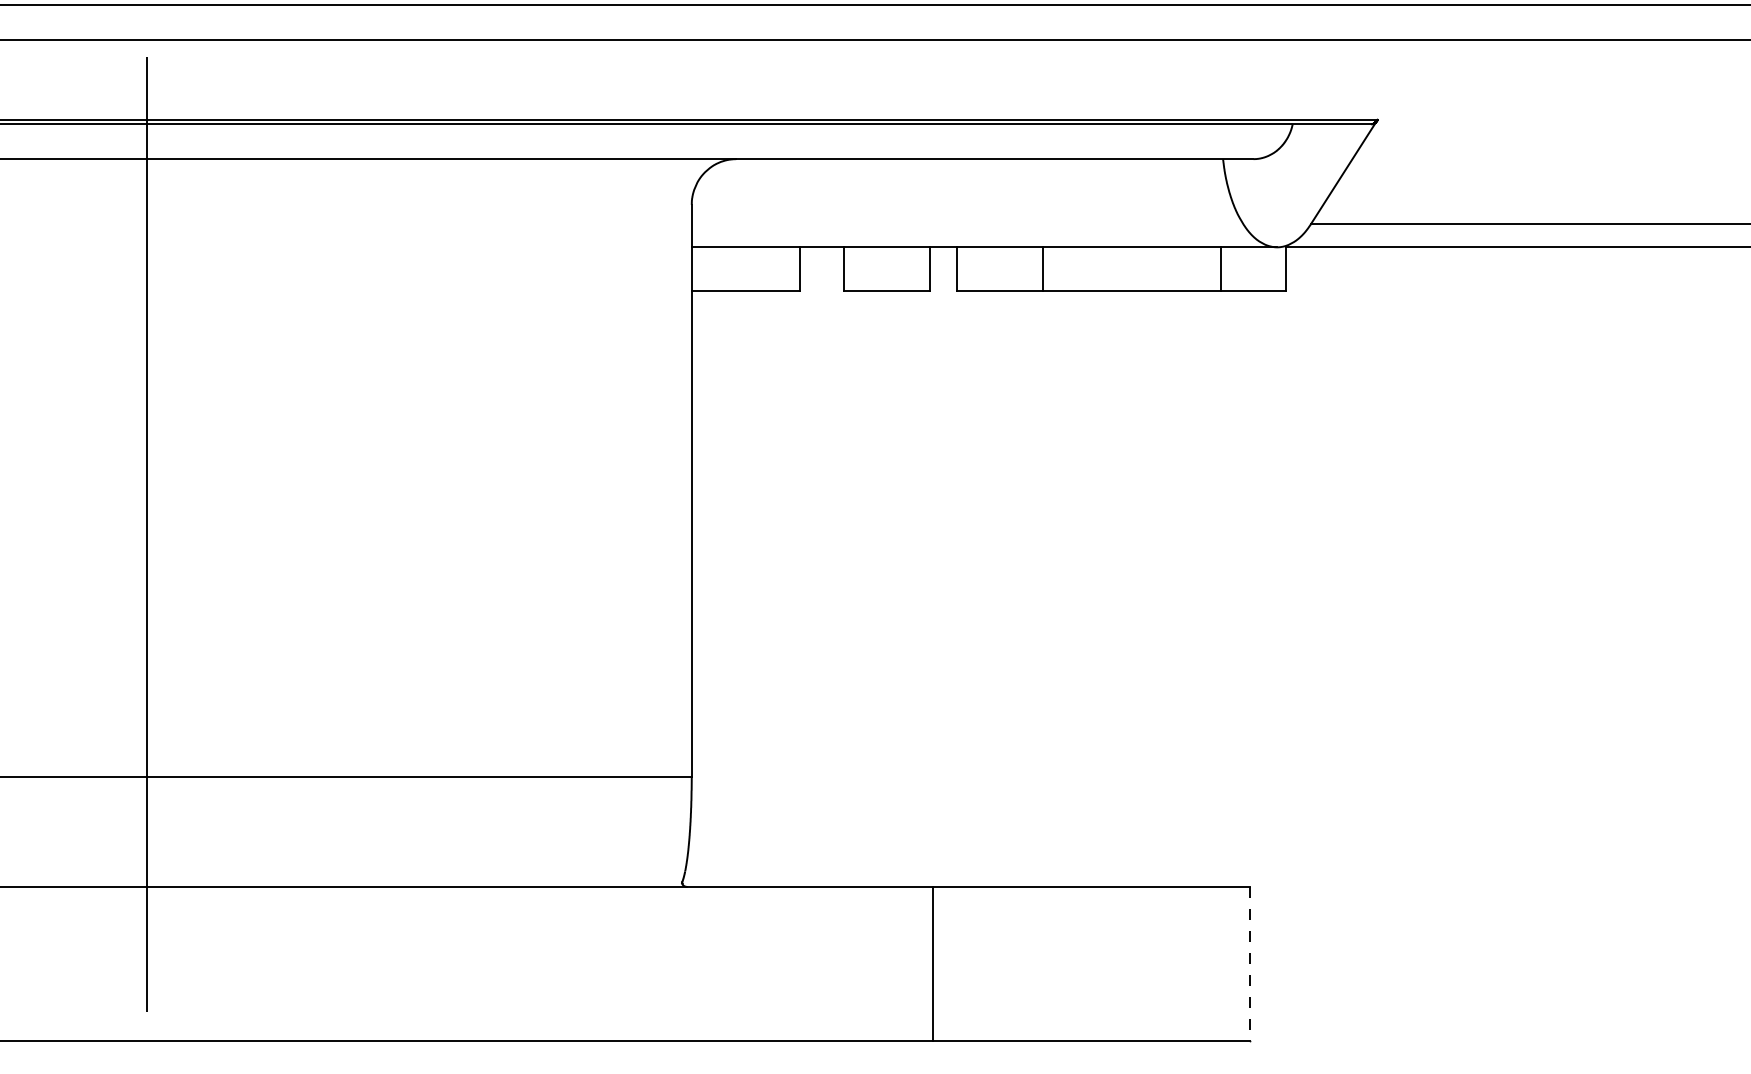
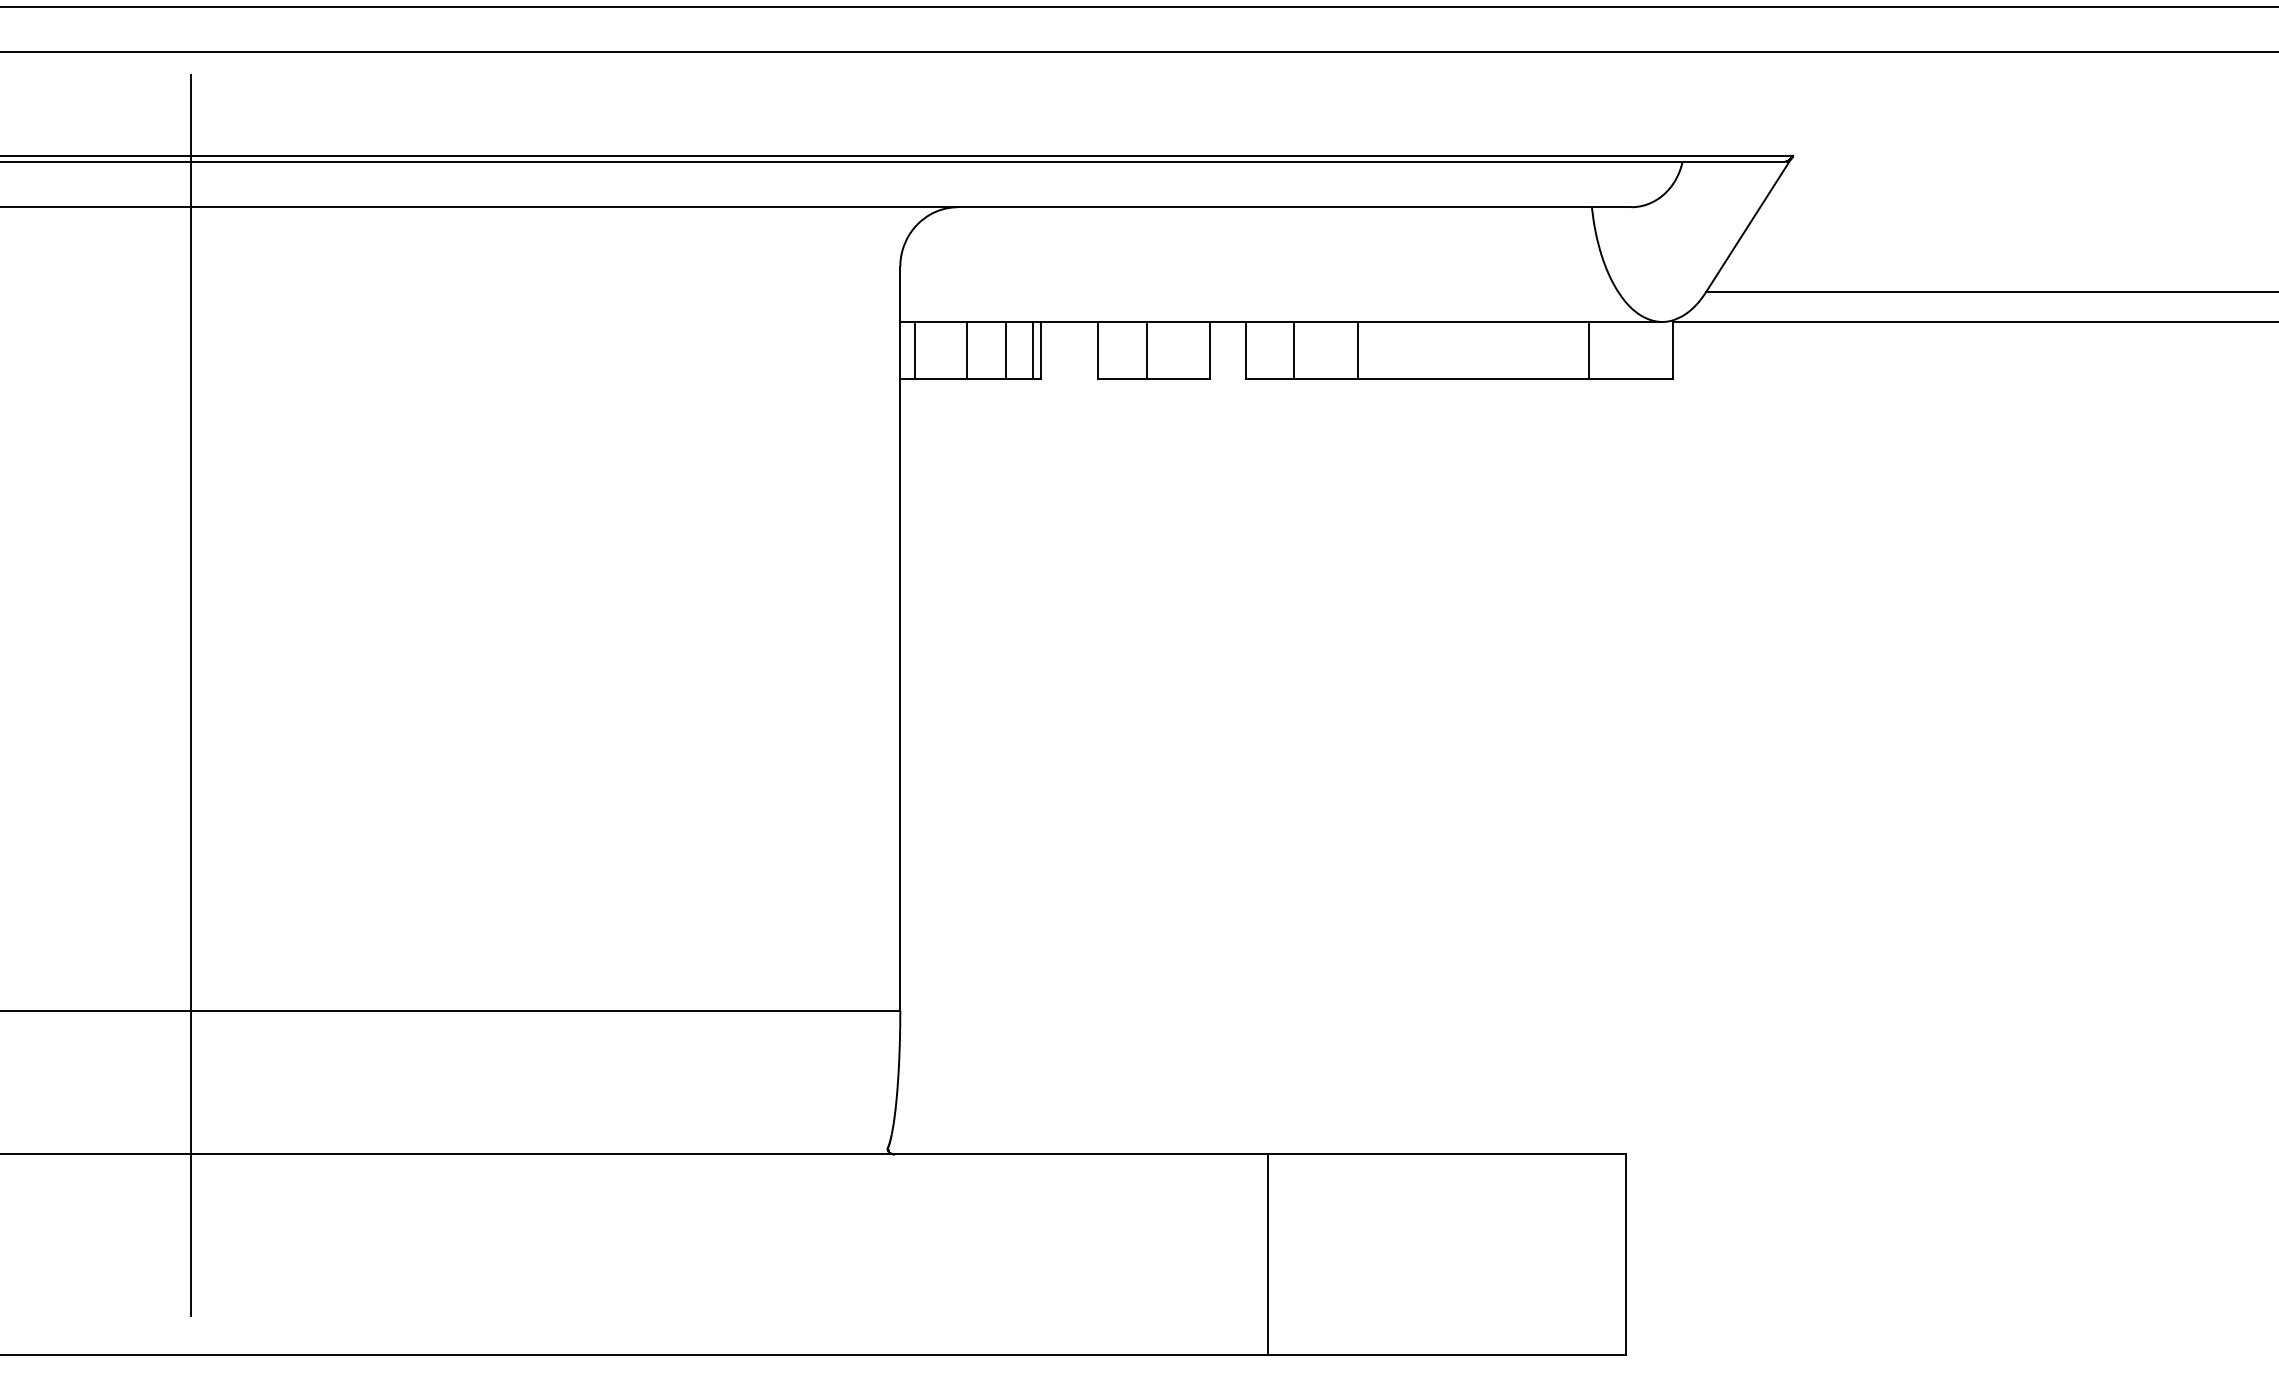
line: (703, 269) -> (915, 350), added
line: (743, 269) -> (967, 350), added
line: (773, 269) -> (1006, 350), added
line: (794, 269) -> (1033, 350), added
line: (881, 269) -> (1147, 350), added
line: (994, 269) -> (1294, 350), added
line: (933, 963) -> (1267, 1254), moved
line: (1249, 964) -> (1626, 1255), dashed -> solid

